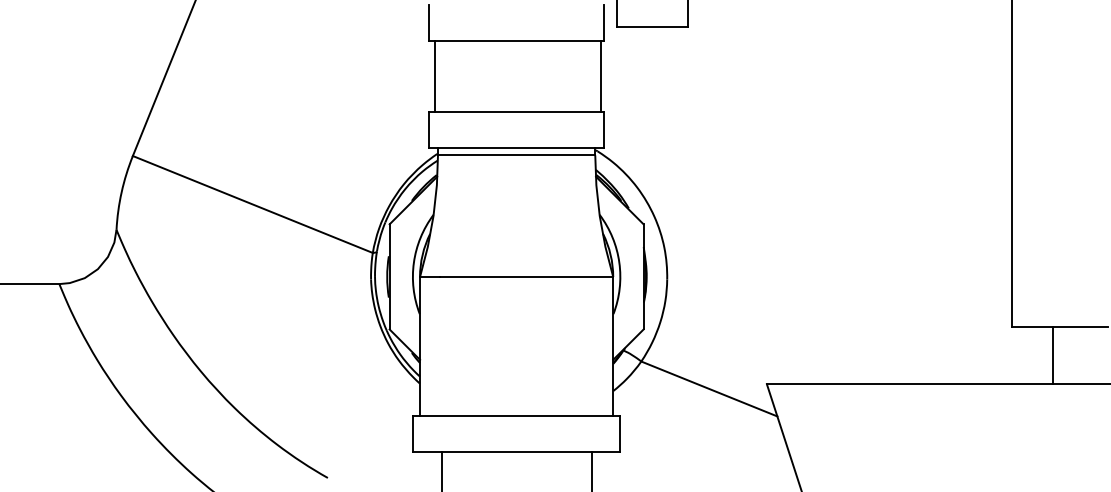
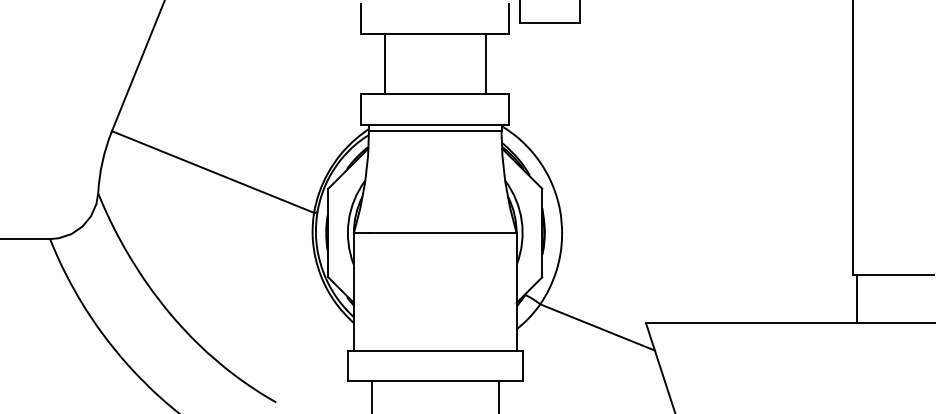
line: (434, 76) -> (384, 64), moved
line: (600, 76) -> (485, 64), moved
line: (1053, 355) -> (857, 299), moved

